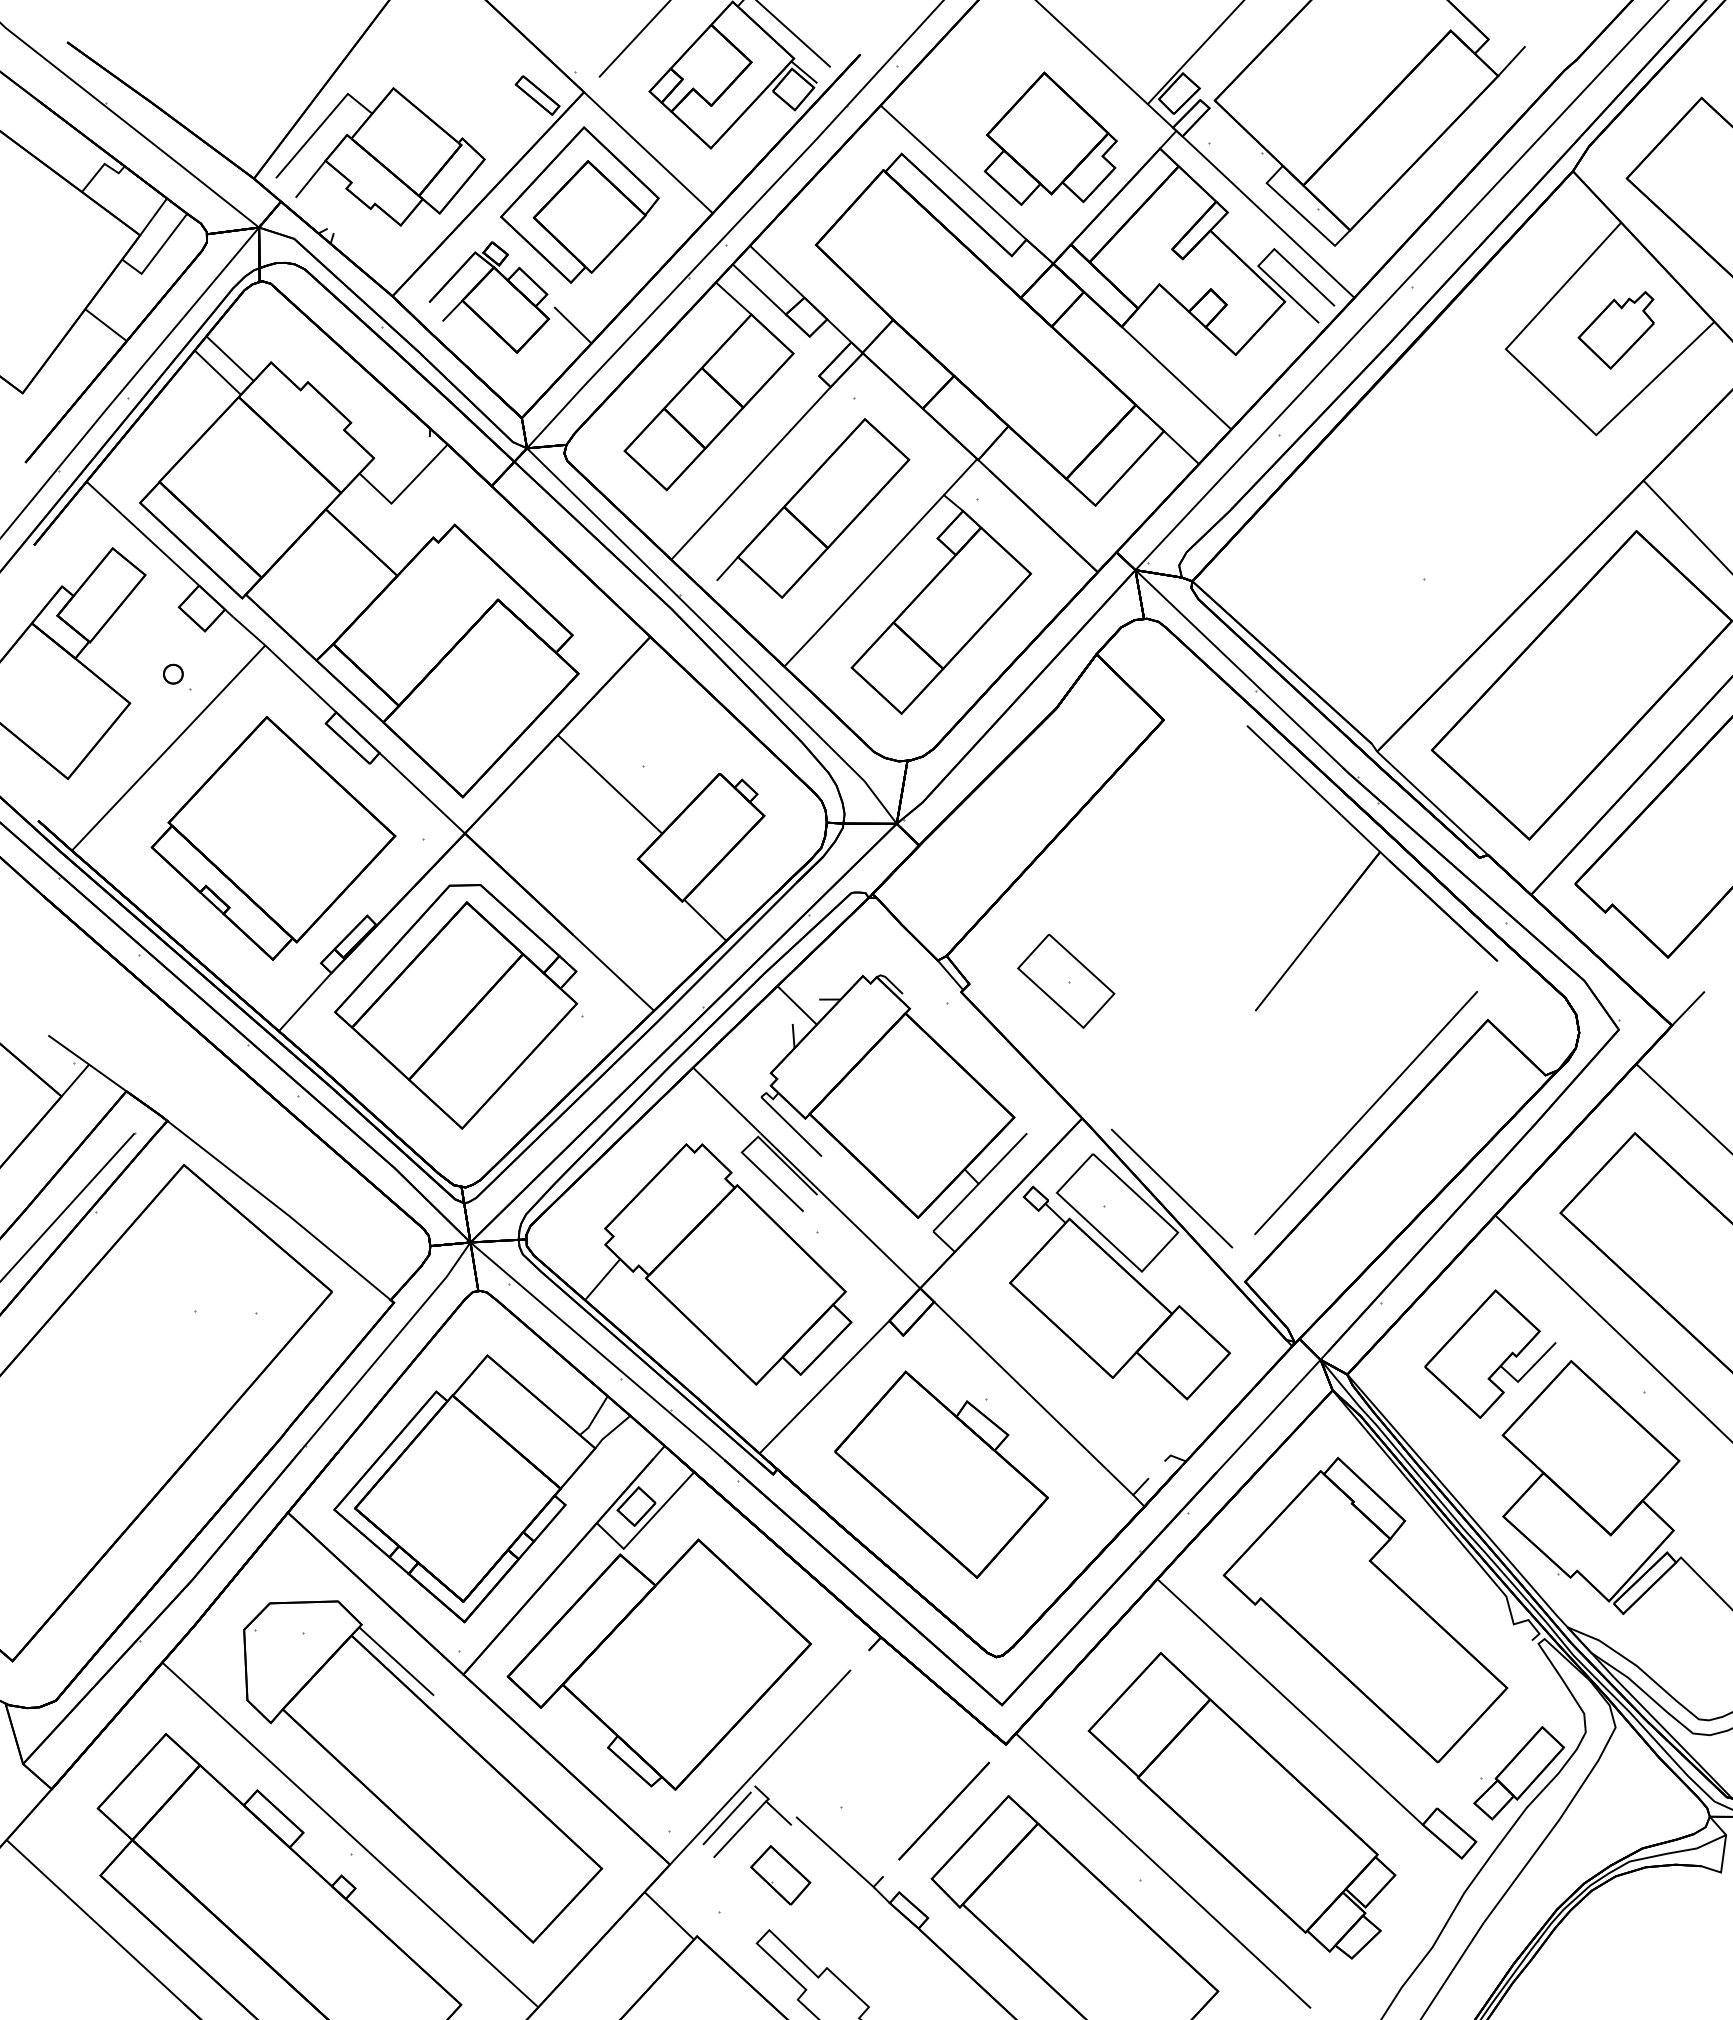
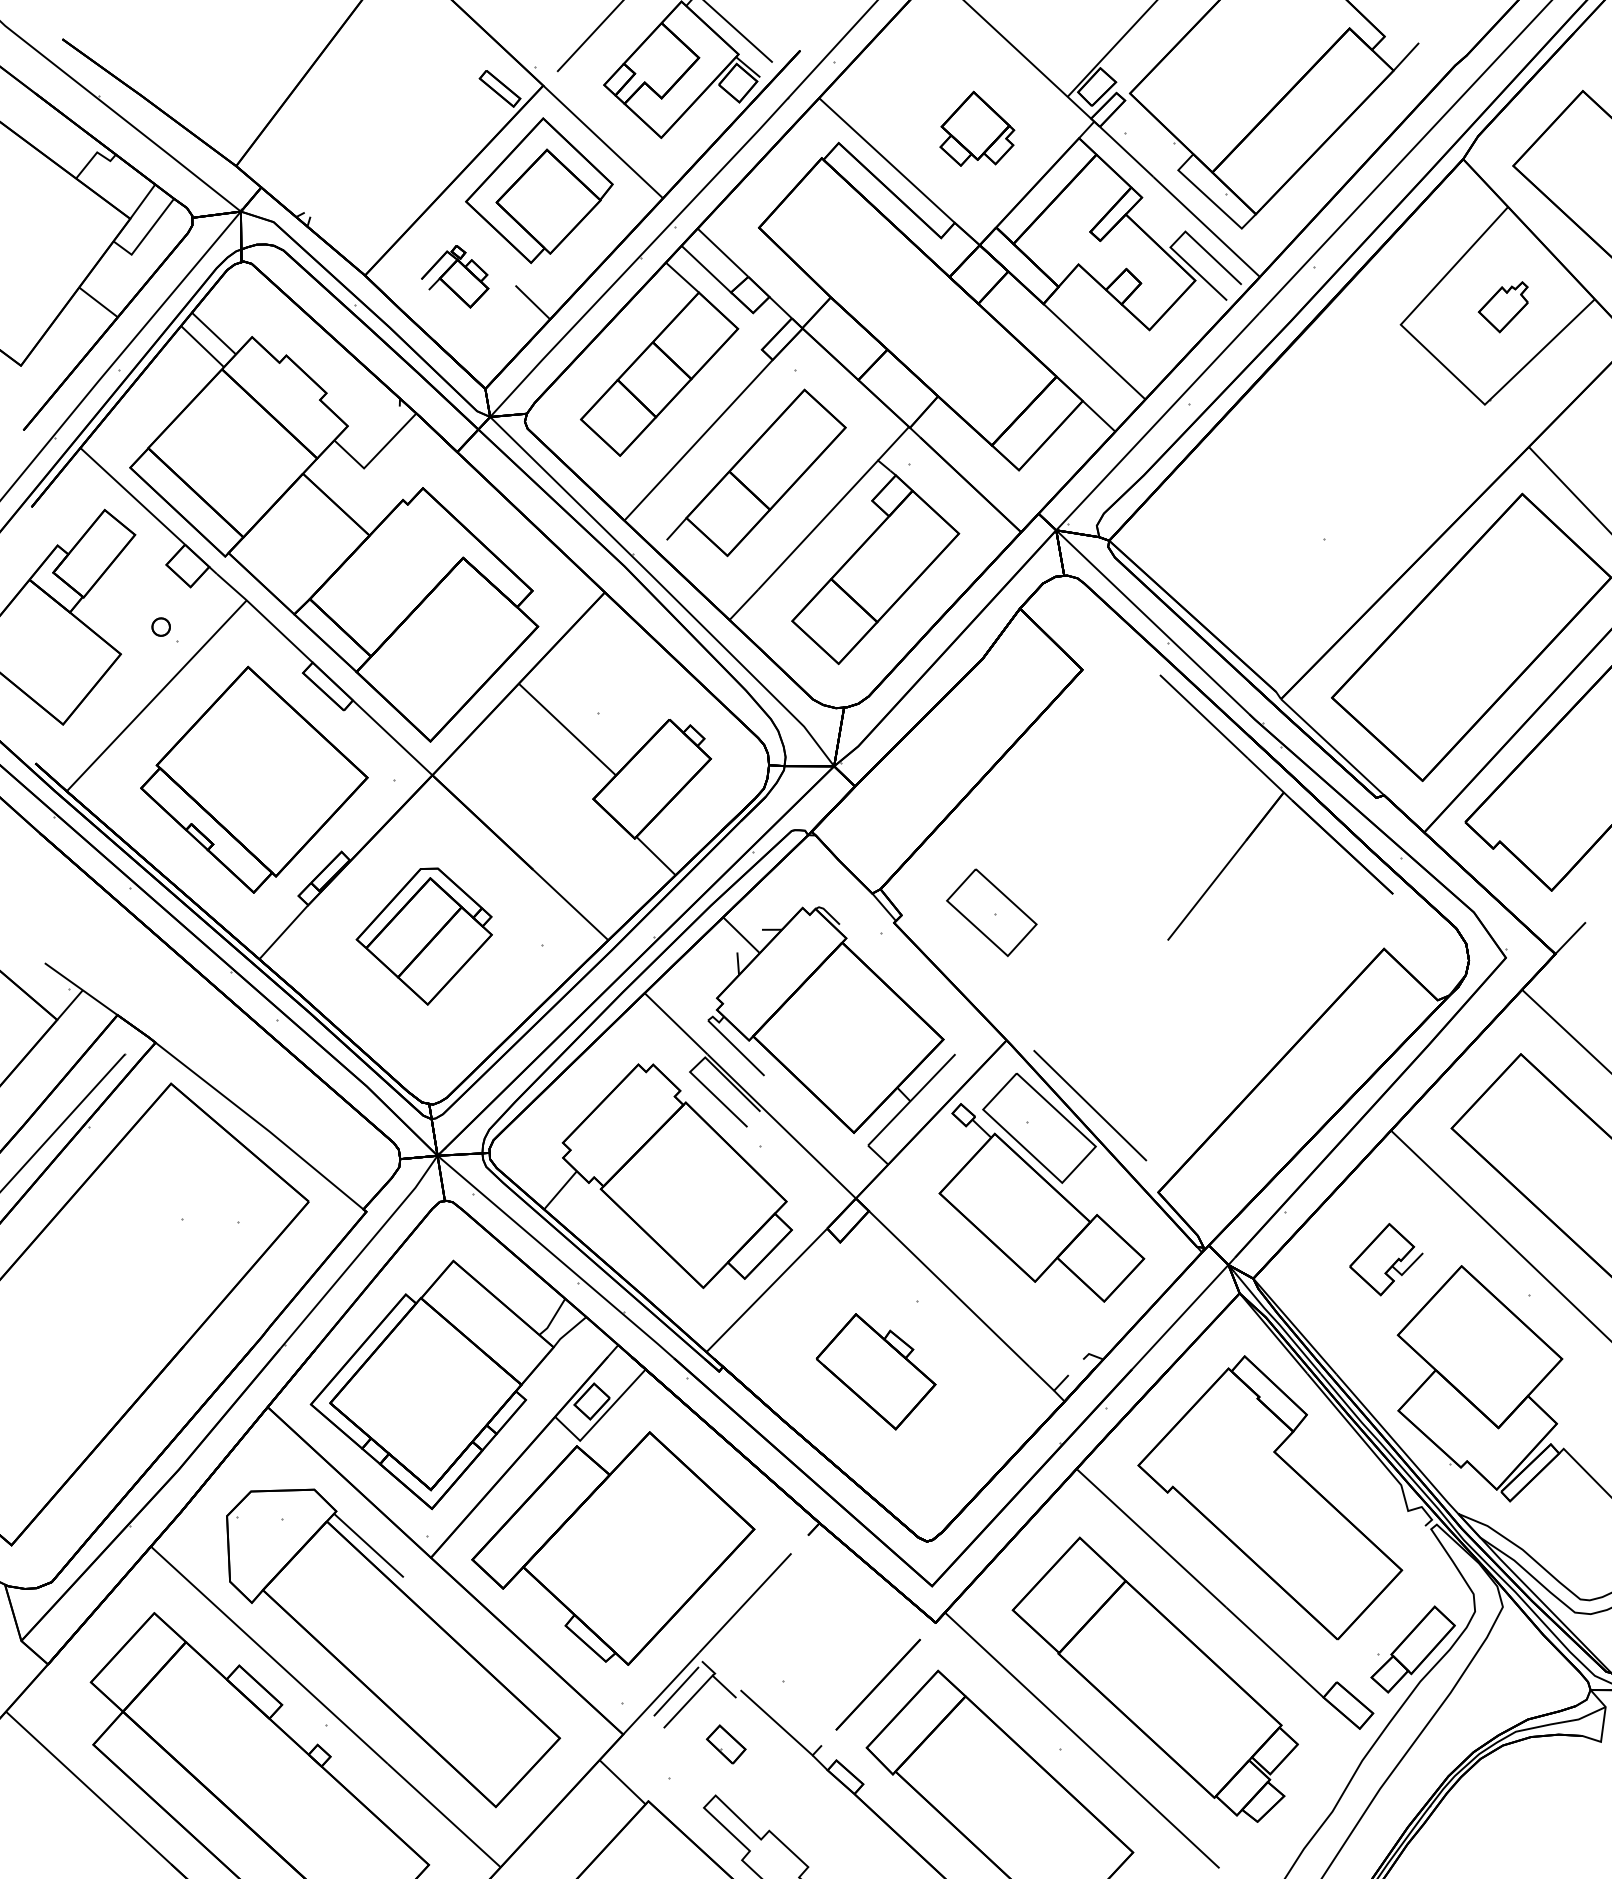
part: (1050, 138) -> (977, 128), size x0.6
part: (380, 156) -> (353, 145), removed
part: (488, 297) -> (454, 276), size x0.6
part: (1615, 330) -> (1502, 307), size x0.7
part: (456, 1006) -> (424, 936), size x0.6
line: (1366, 1113) -> (1271, 1035), removed
part: (1490, 1353) -> (1386, 1259), size x0.6
part: (941, 1474) -> (875, 1371), size x0.6
part: (780, 1875) -> (725, 1744), size x0.7

